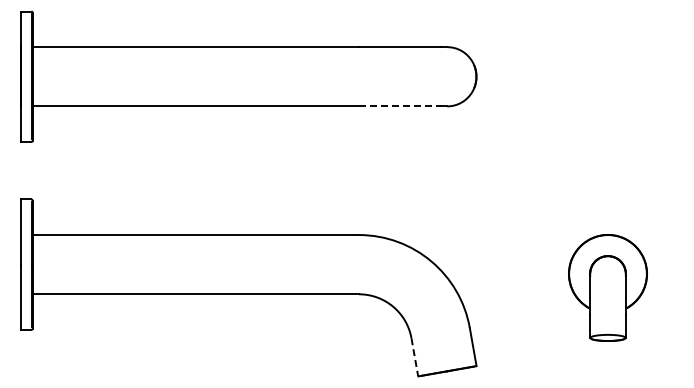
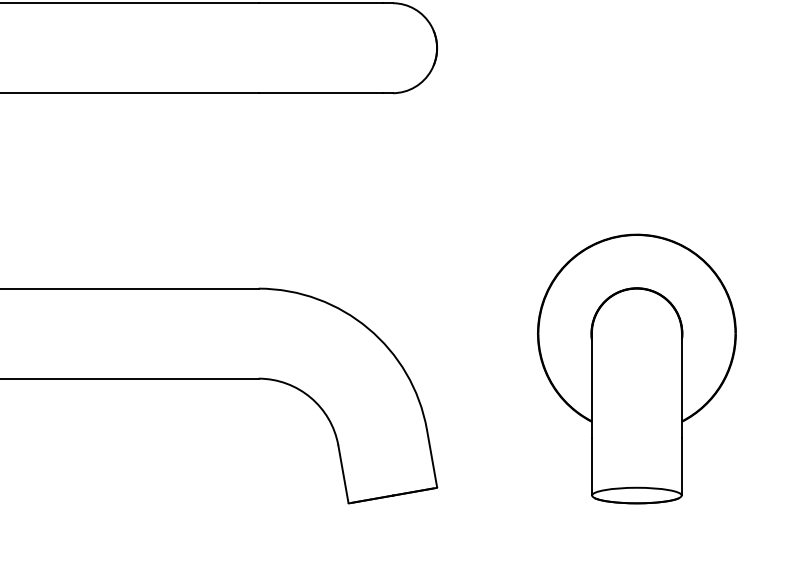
line: (399, 106) -> (320, 93), dashed -> solid
part: (607, 287) -> (636, 368), size x1.67
line: (414, 357) -> (342, 474), dashed -> solid

